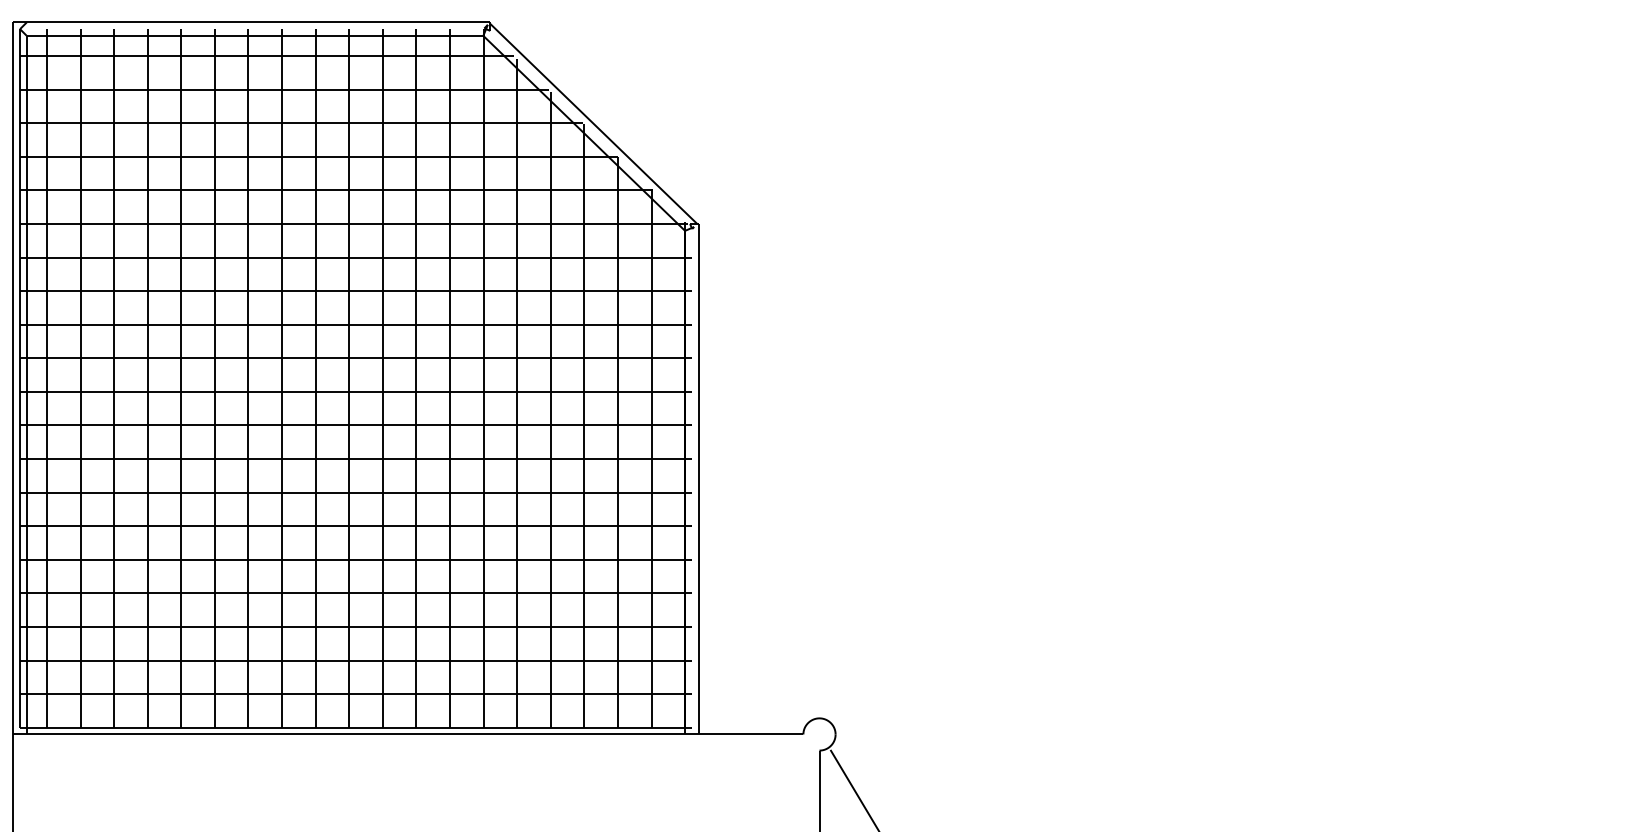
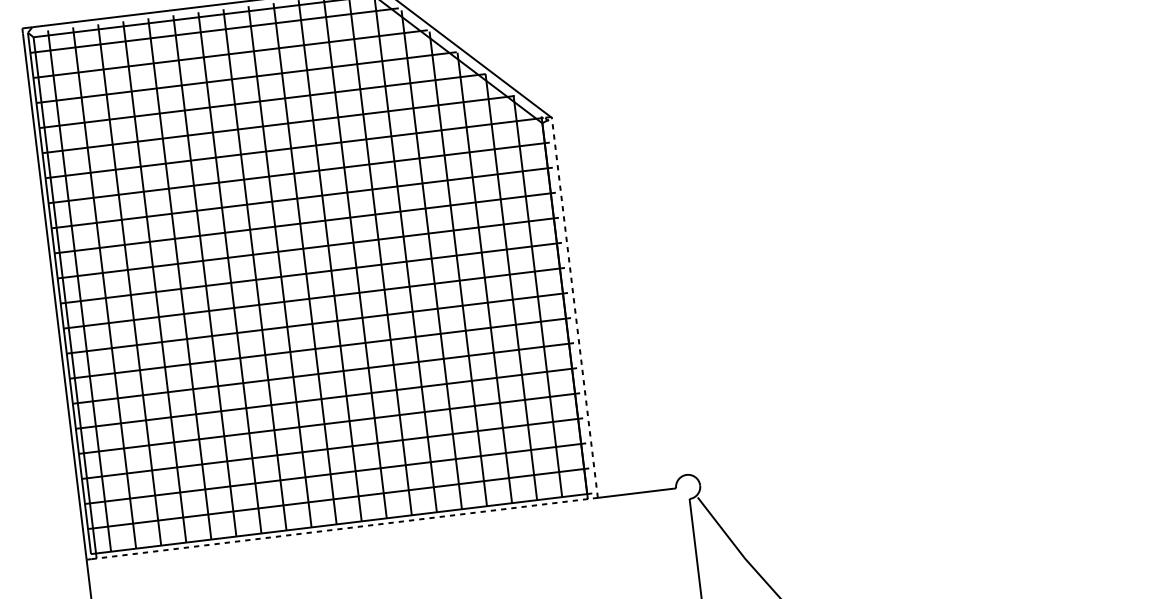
line: (698, 478) -> (574, 306), solid -> dashed
line: (355, 734) -> (341, 528), solid -> dashed

